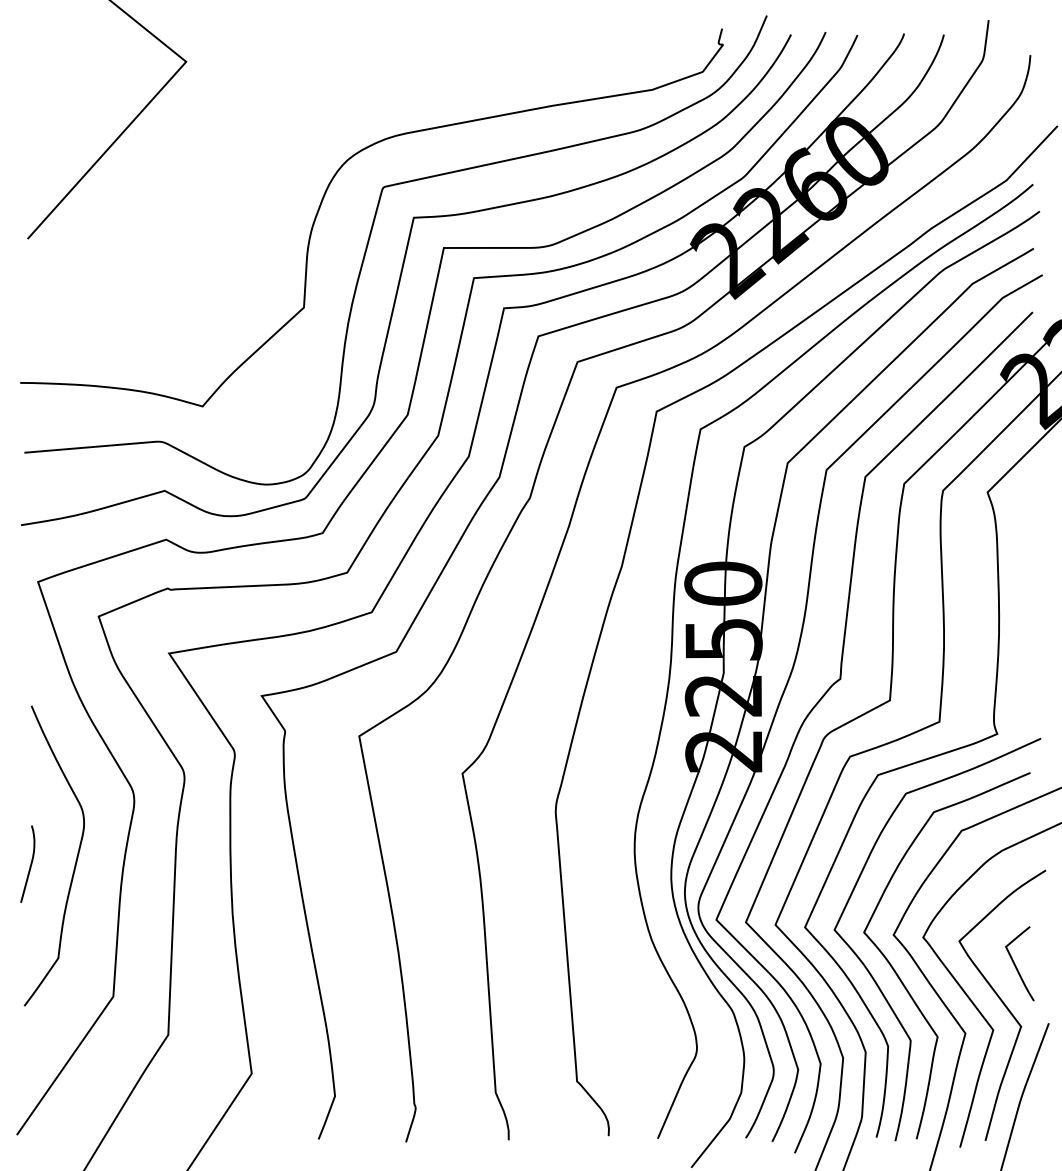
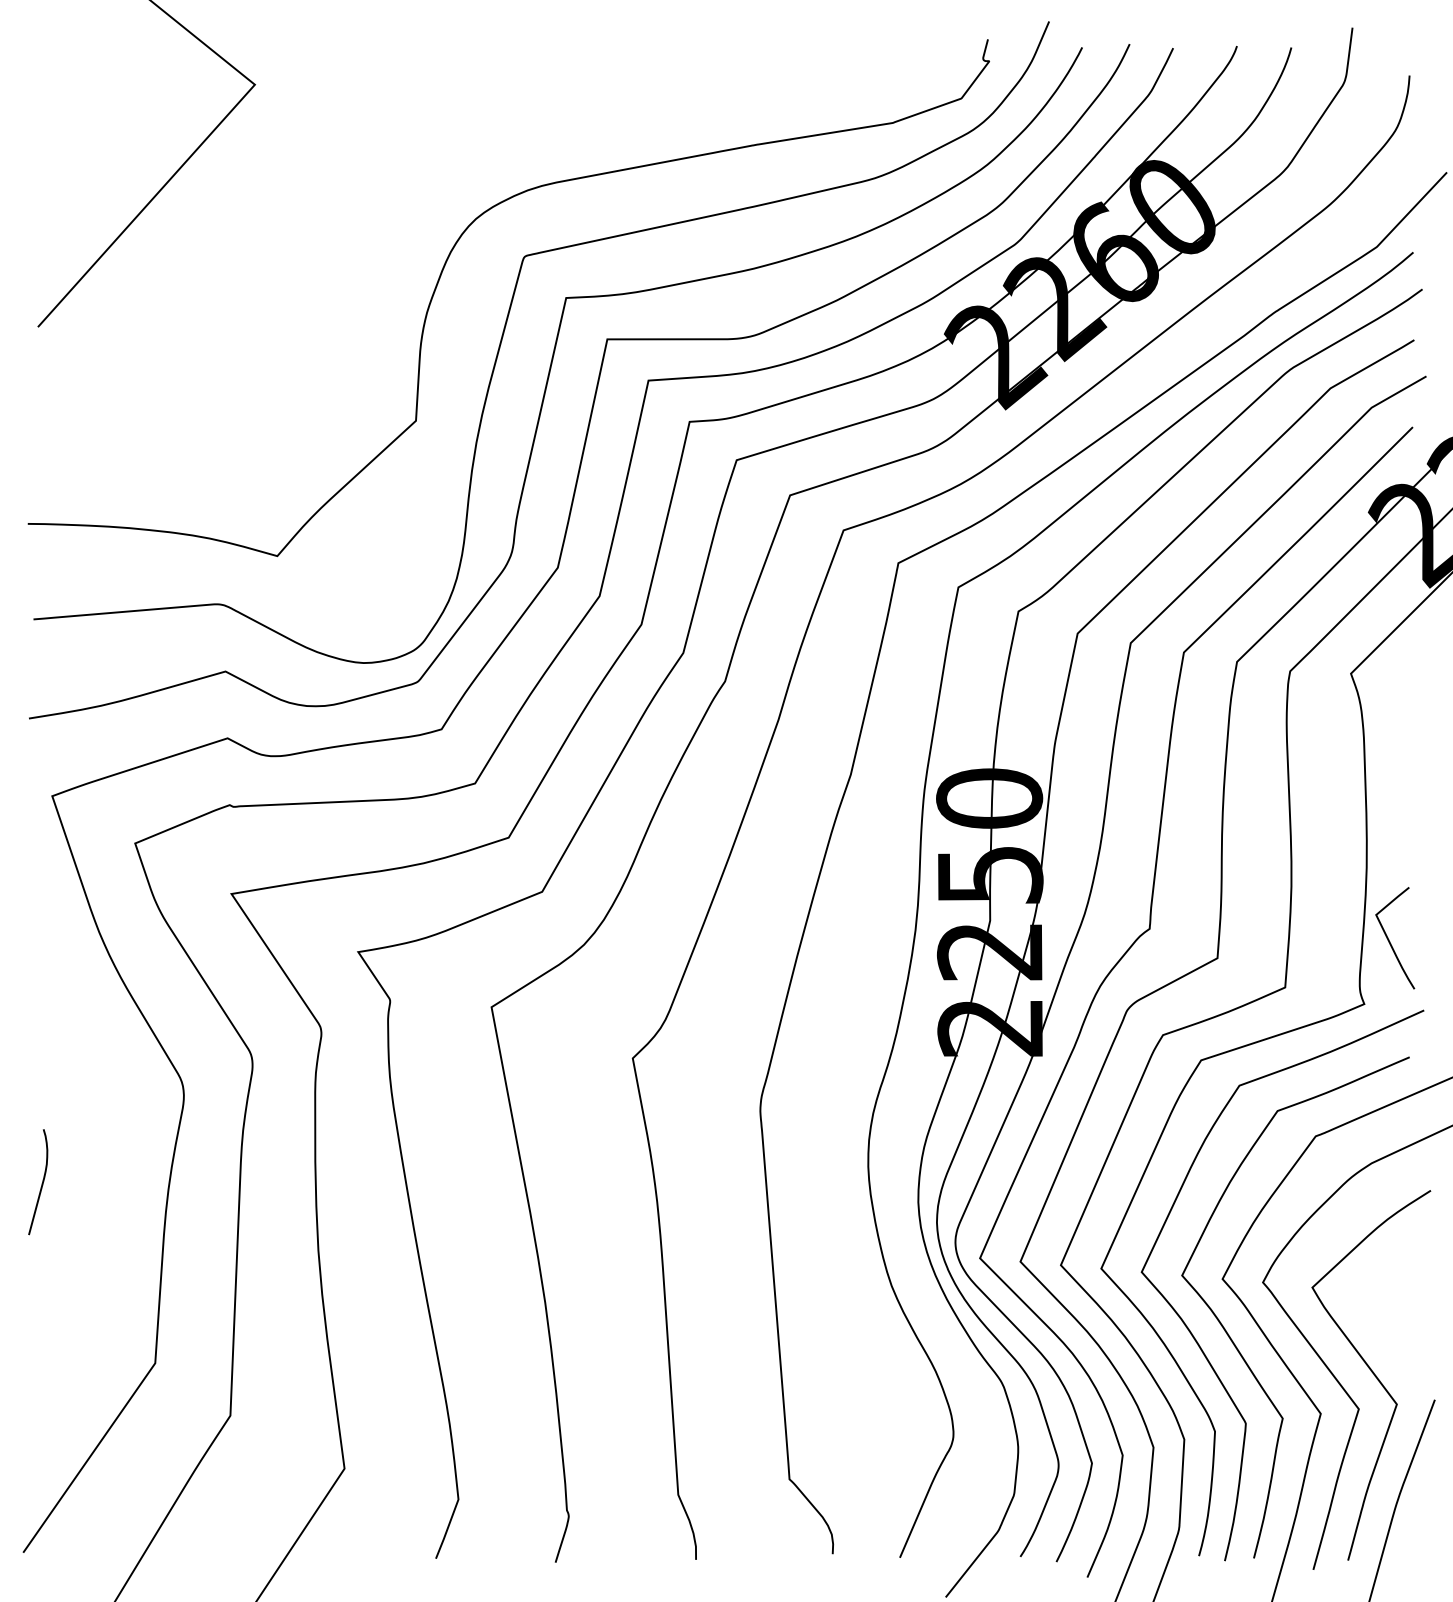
curve: (75, 860) -> (103, 1177), removed
curve: (1016, 965) -> (1390, 940), moved

